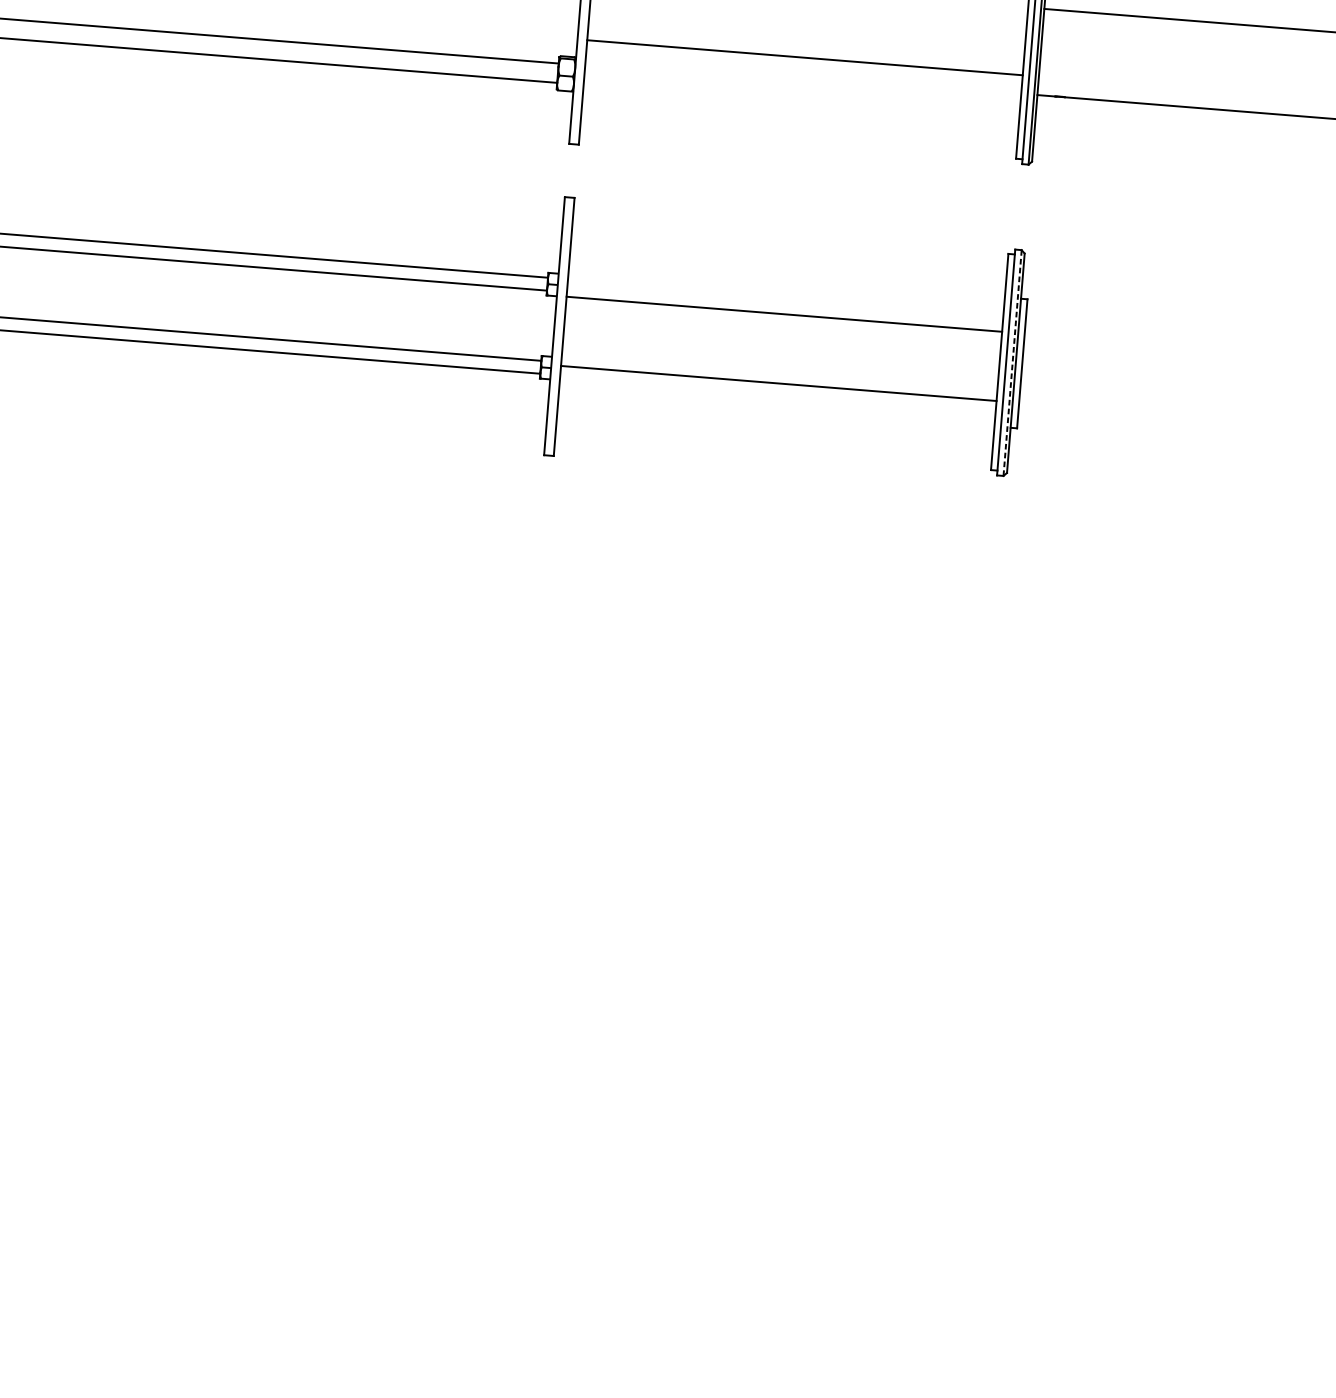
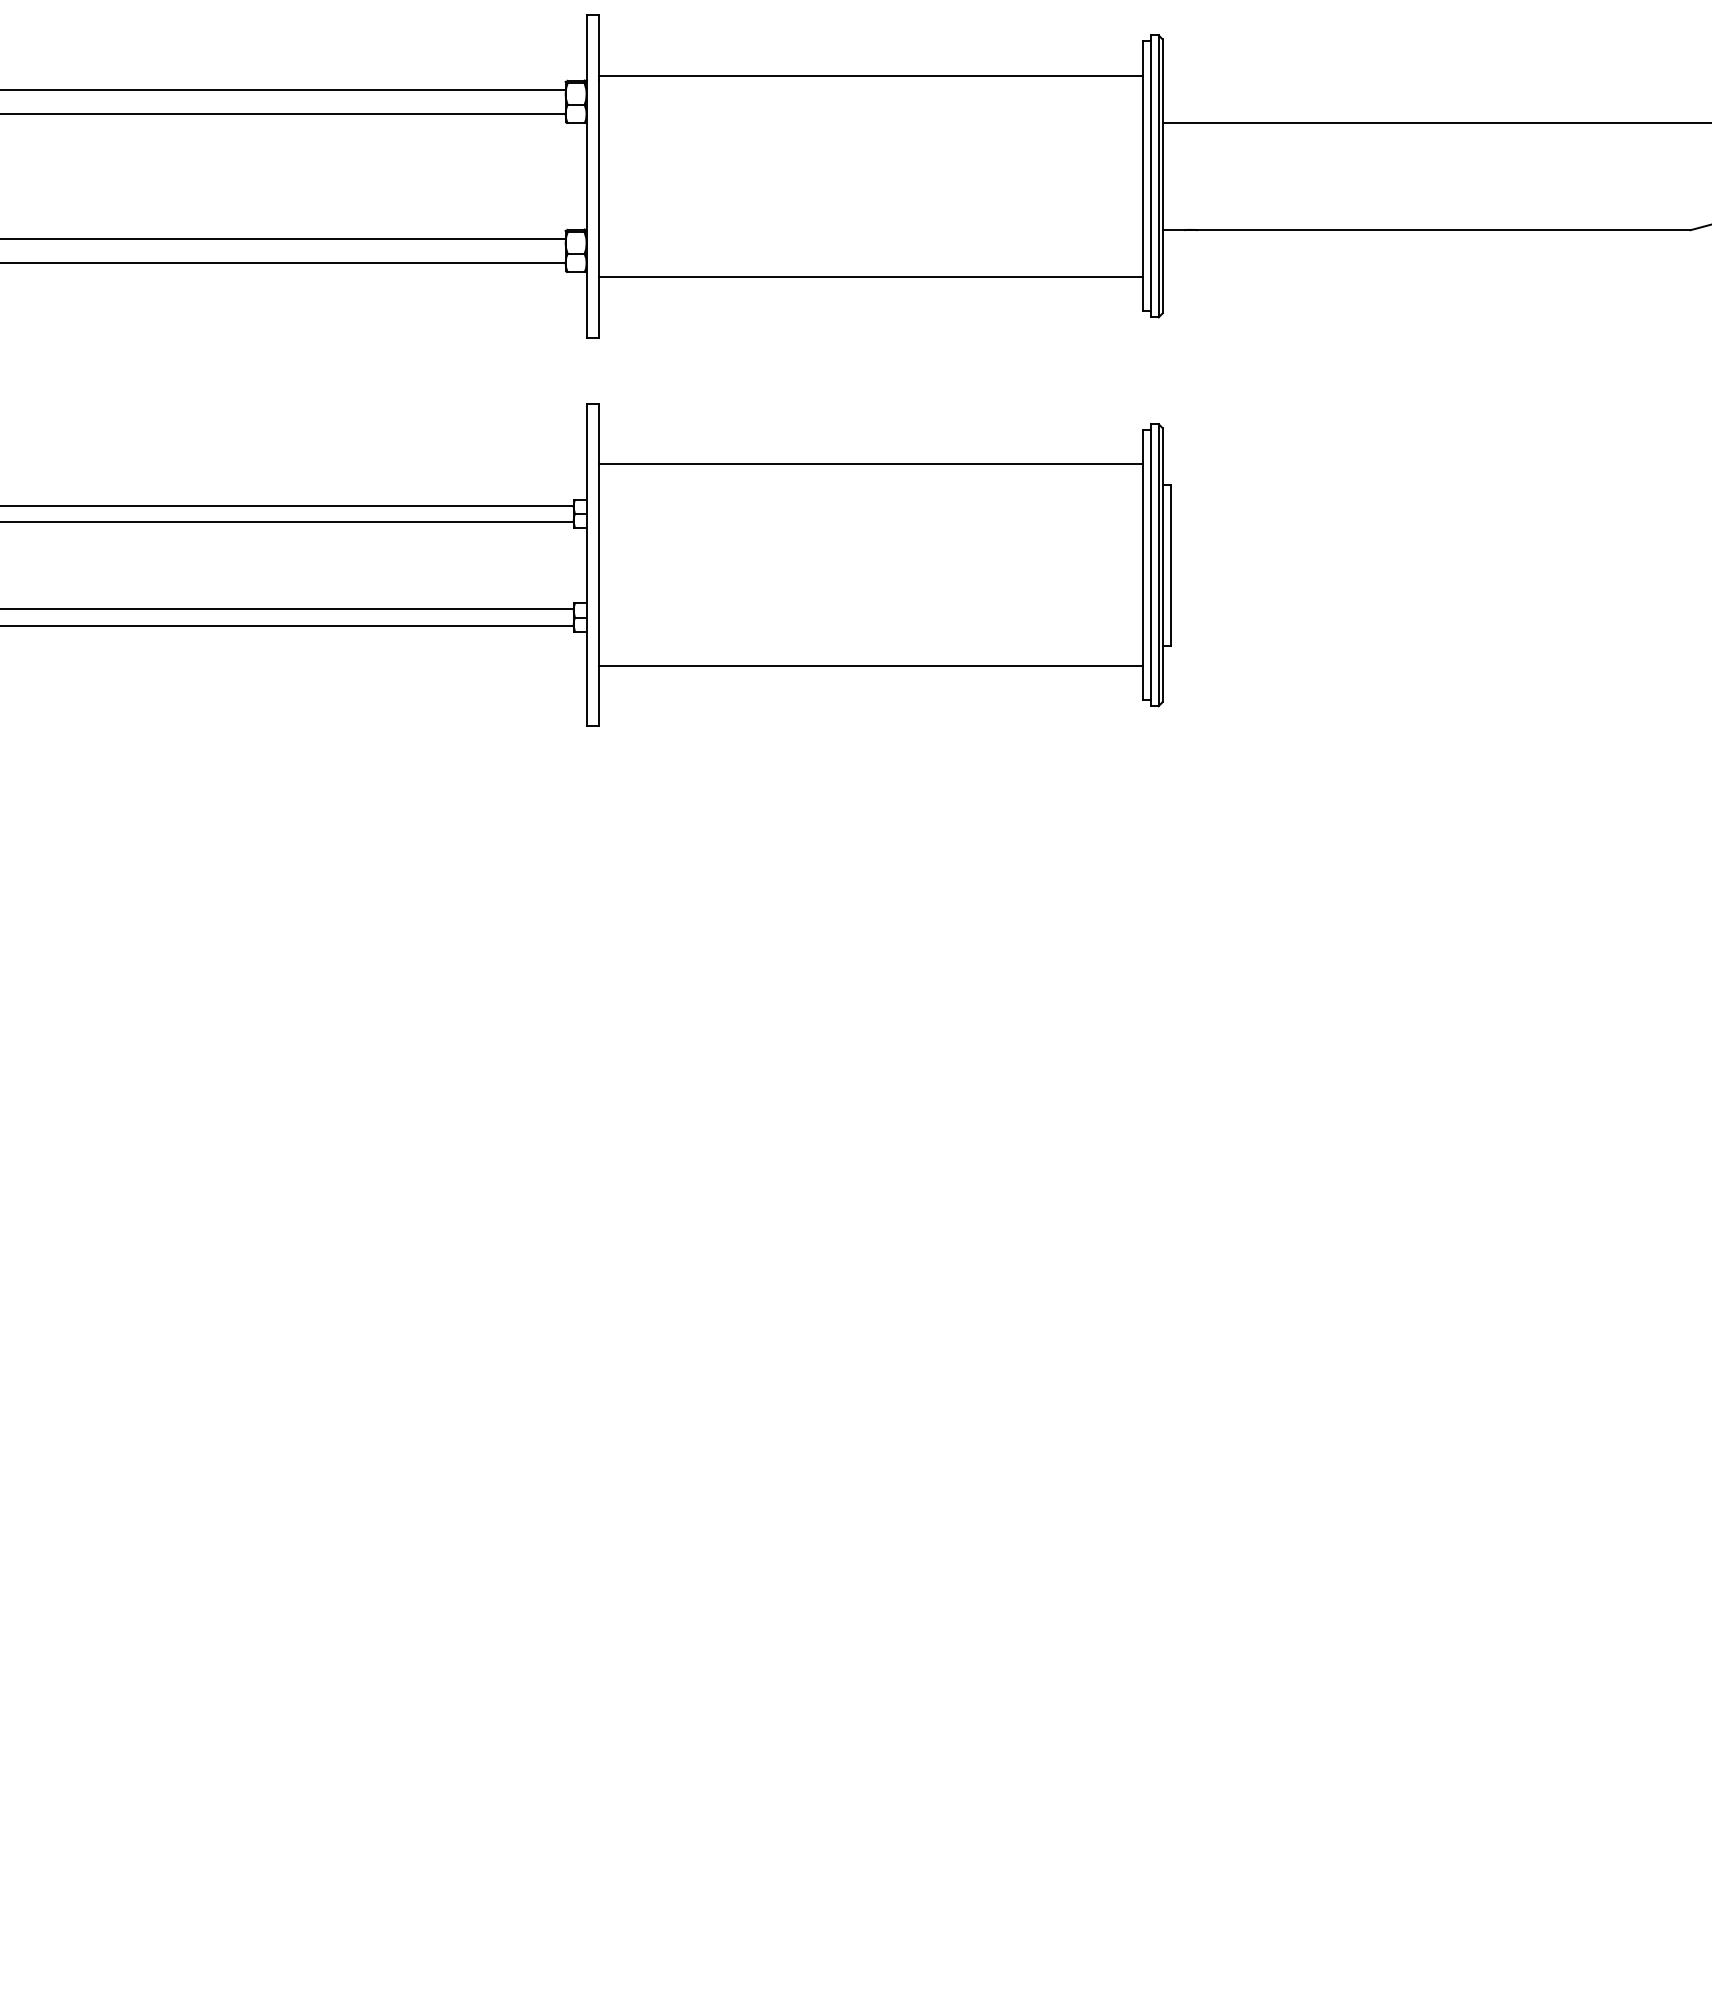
line: (804, 58) -> (870, 277), moved
line: (784, 314) -> (870, 464), moved
line: (1012, 363) -> (1158, 565), dashed -> solid
line: (778, 383) -> (870, 665), moved

